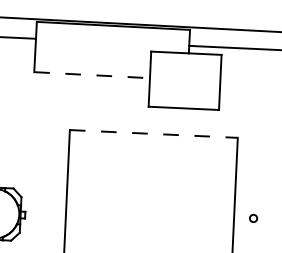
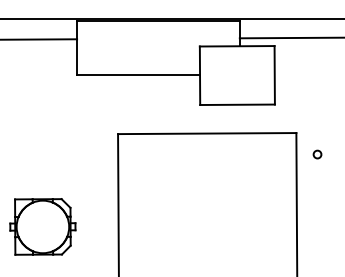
line: (93, 75) -> (139, 74), dashed -> solid
line: (154, 133) -> (207, 133), dashed -> solid
circle: (253, 218) -> (317, 154), moved

